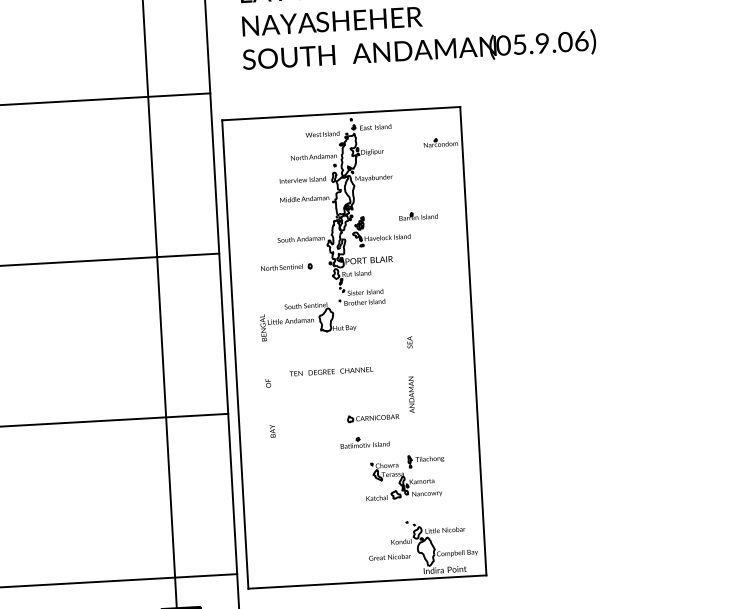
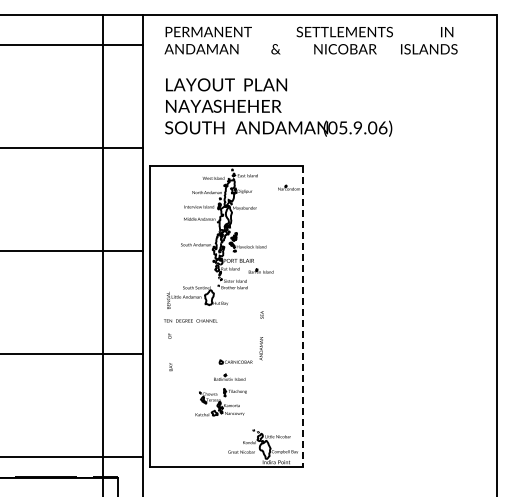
part: (417, 214) -> (260, 270), moved
part: (286, 267) -> (185, 262), removed
line: (472, 341) -> (302, 316), solid -> dashed
text: (331, 370) -> (190, 320), moved
part: (404, 477) -> (220, 402), moved

